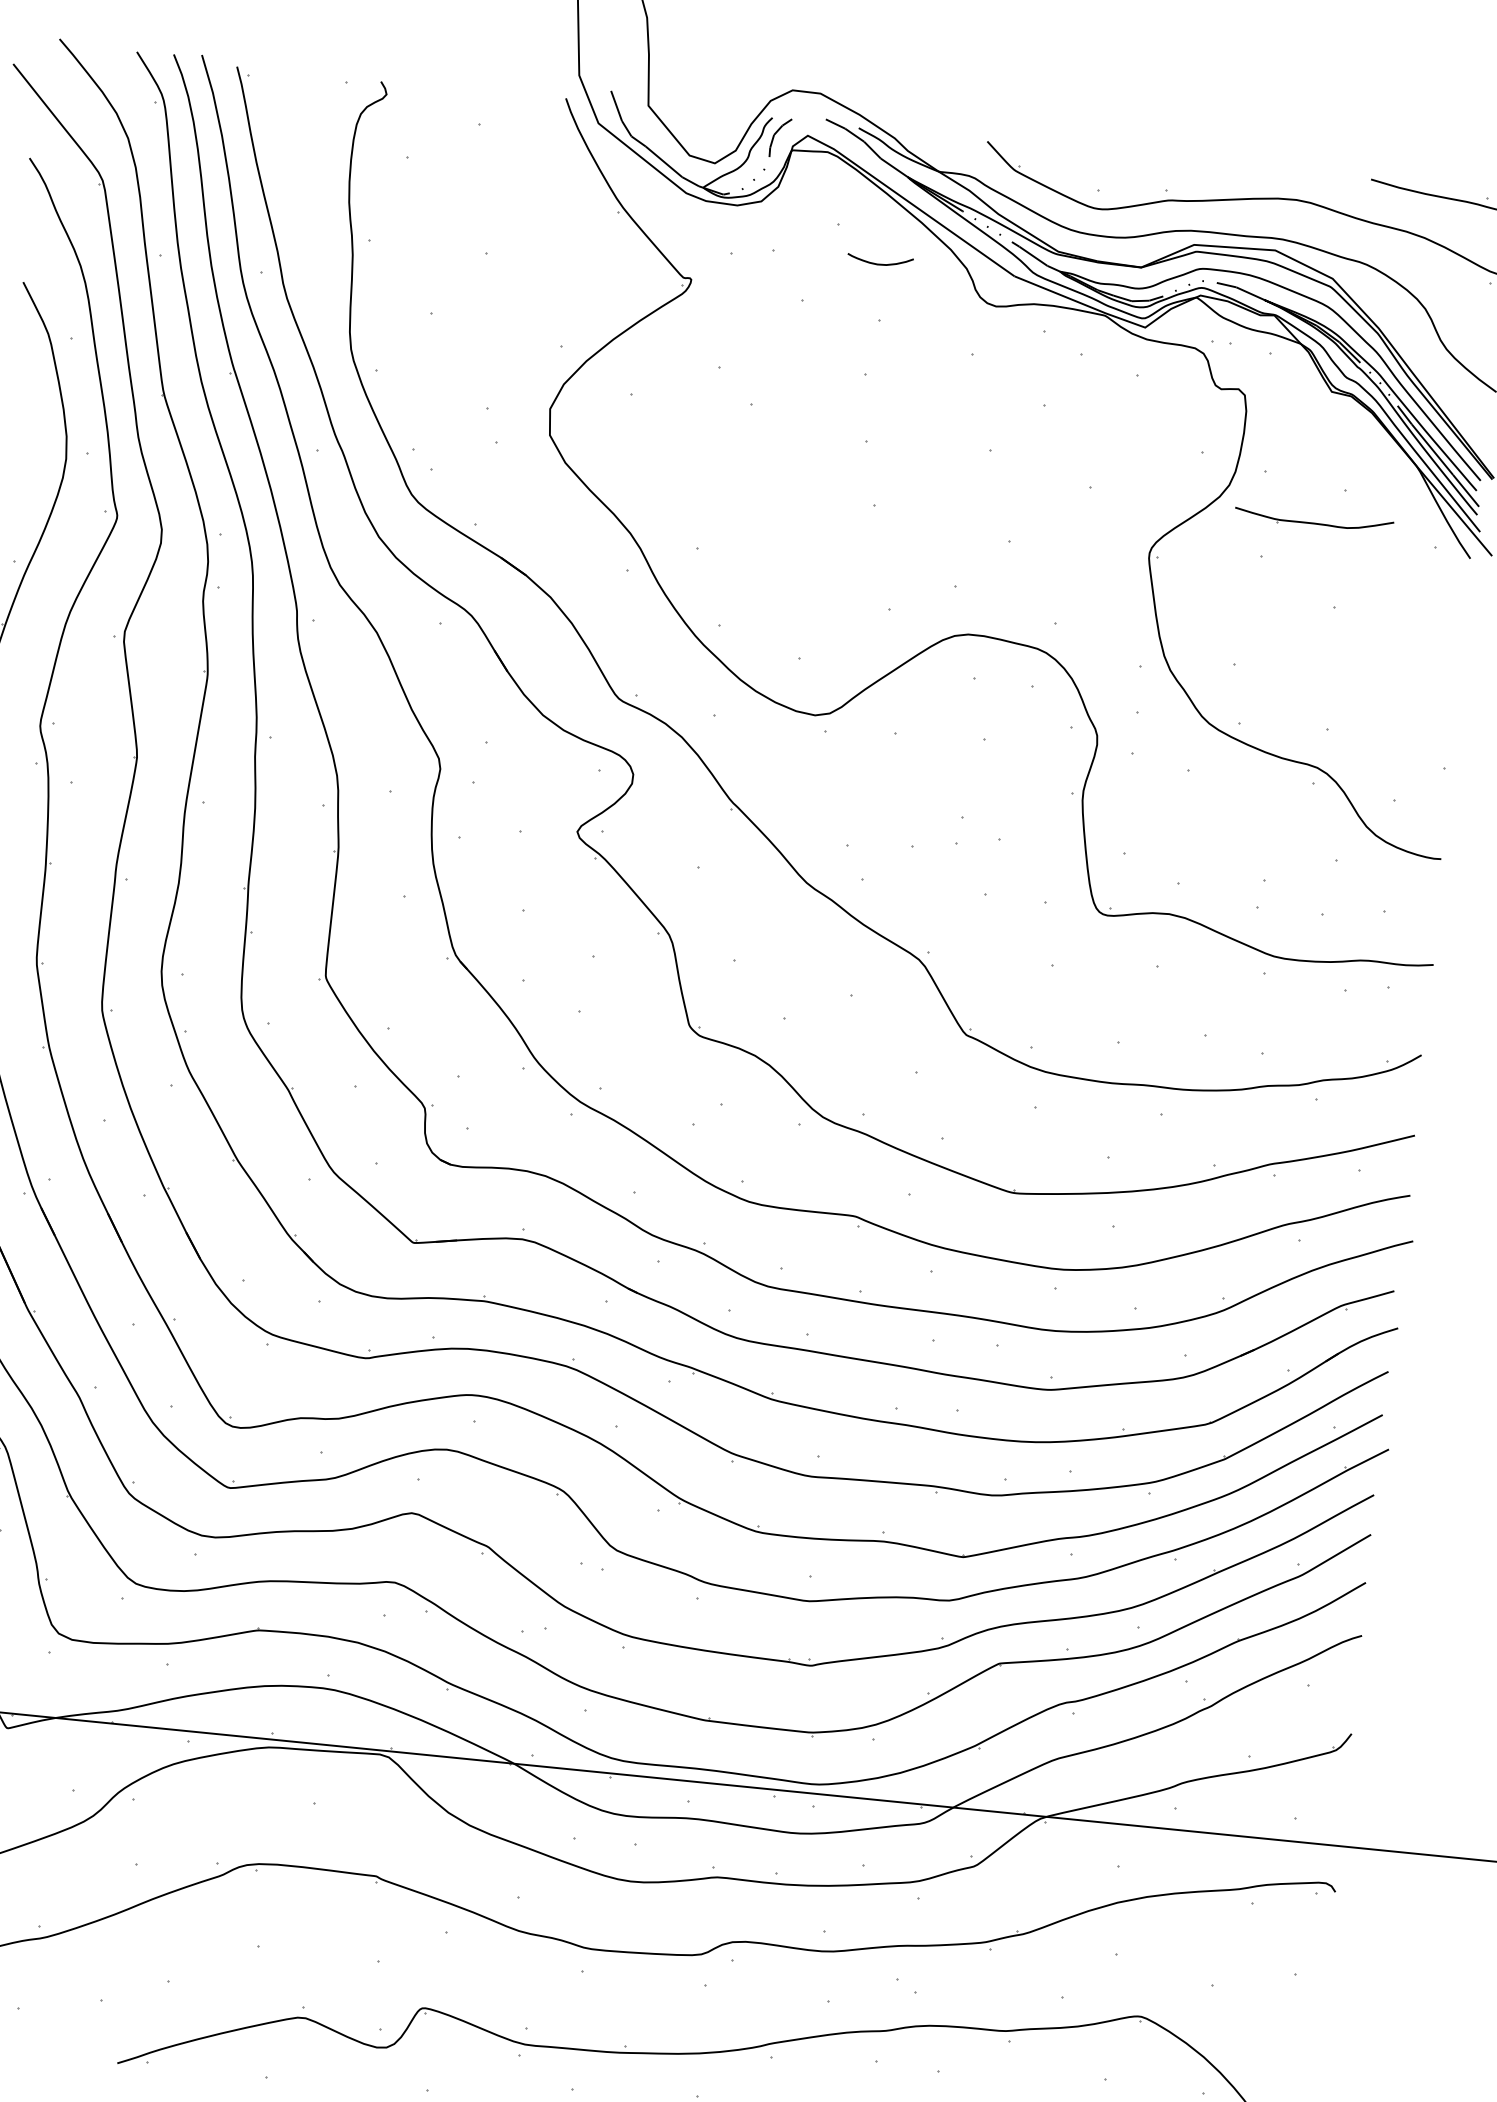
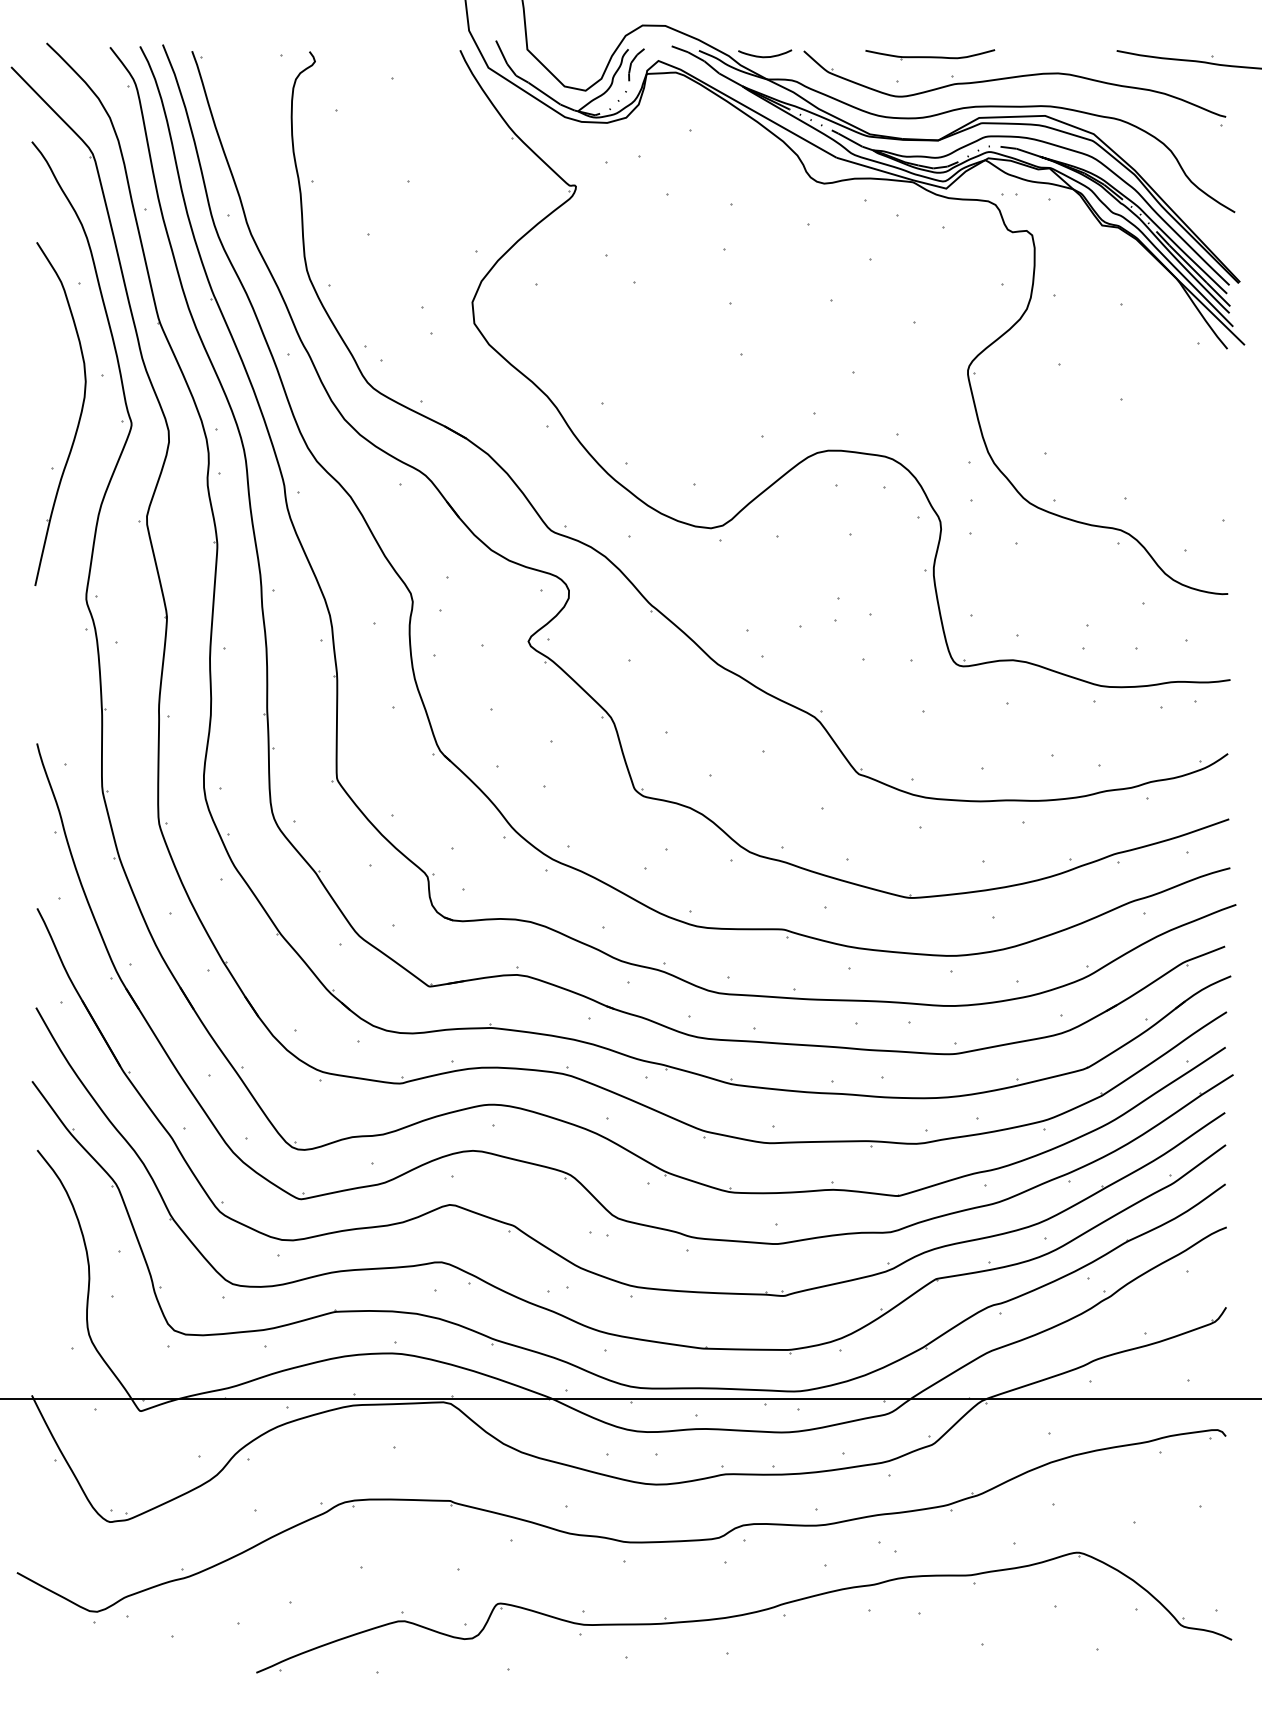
curve: (880, 263) -> (765, 56), moved
part: (1314, 520) -> (930, 54), moved

